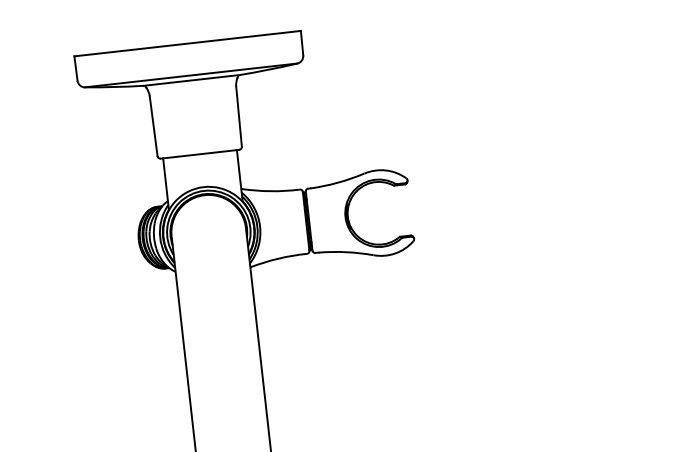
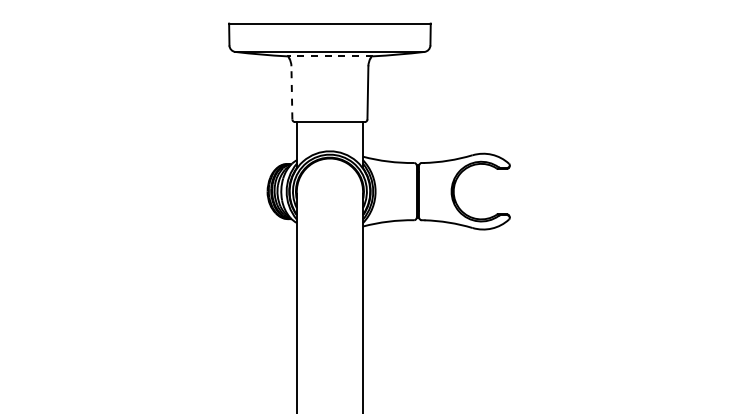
line: (191, 80) -> (329, 56), solid -> dashed
line: (153, 125) -> (291, 92), solid -> dashed

